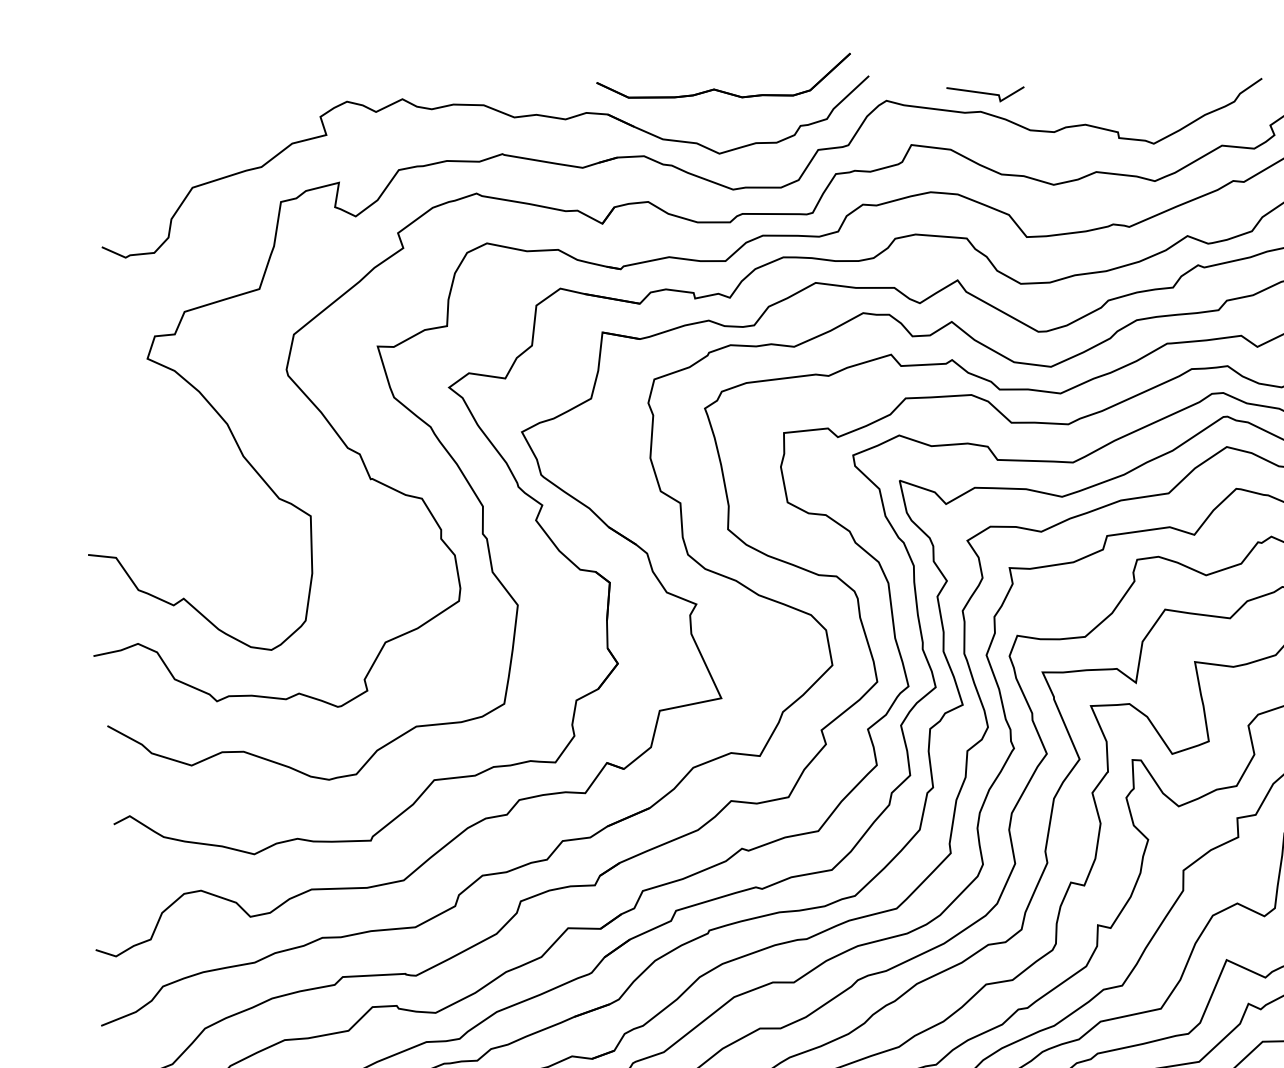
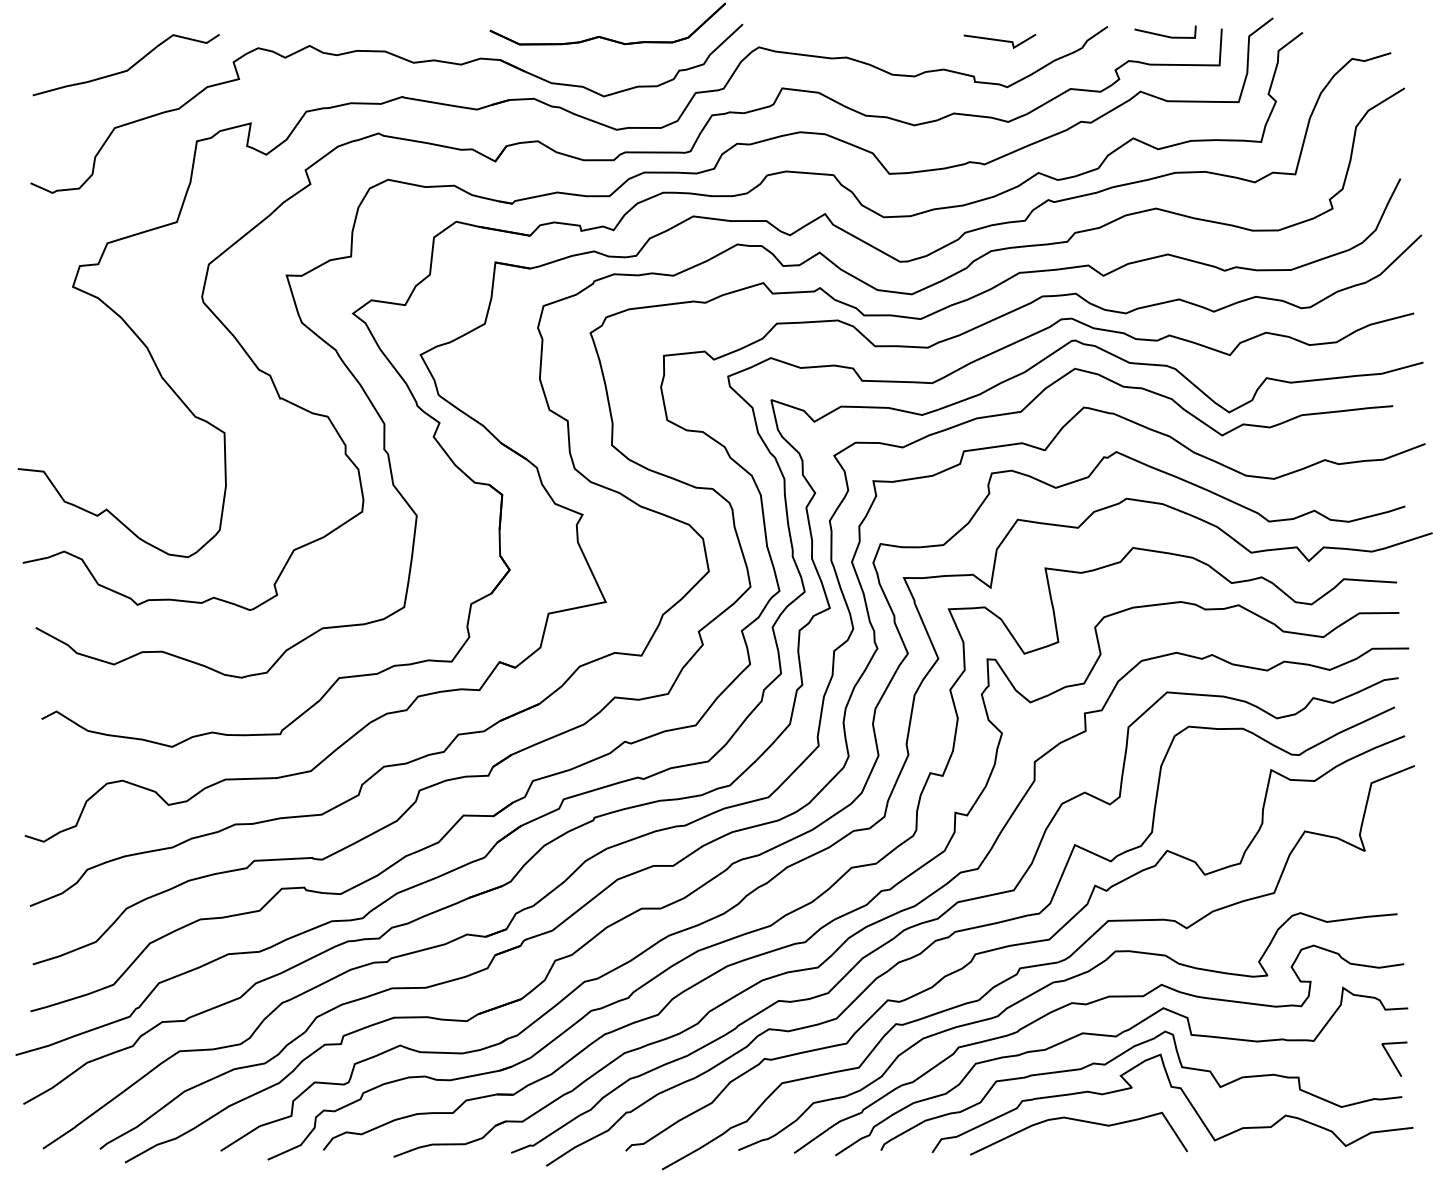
line: (984, 93) -> (999, 40), moved
curve: (207, 123) -> (128, 68), added

